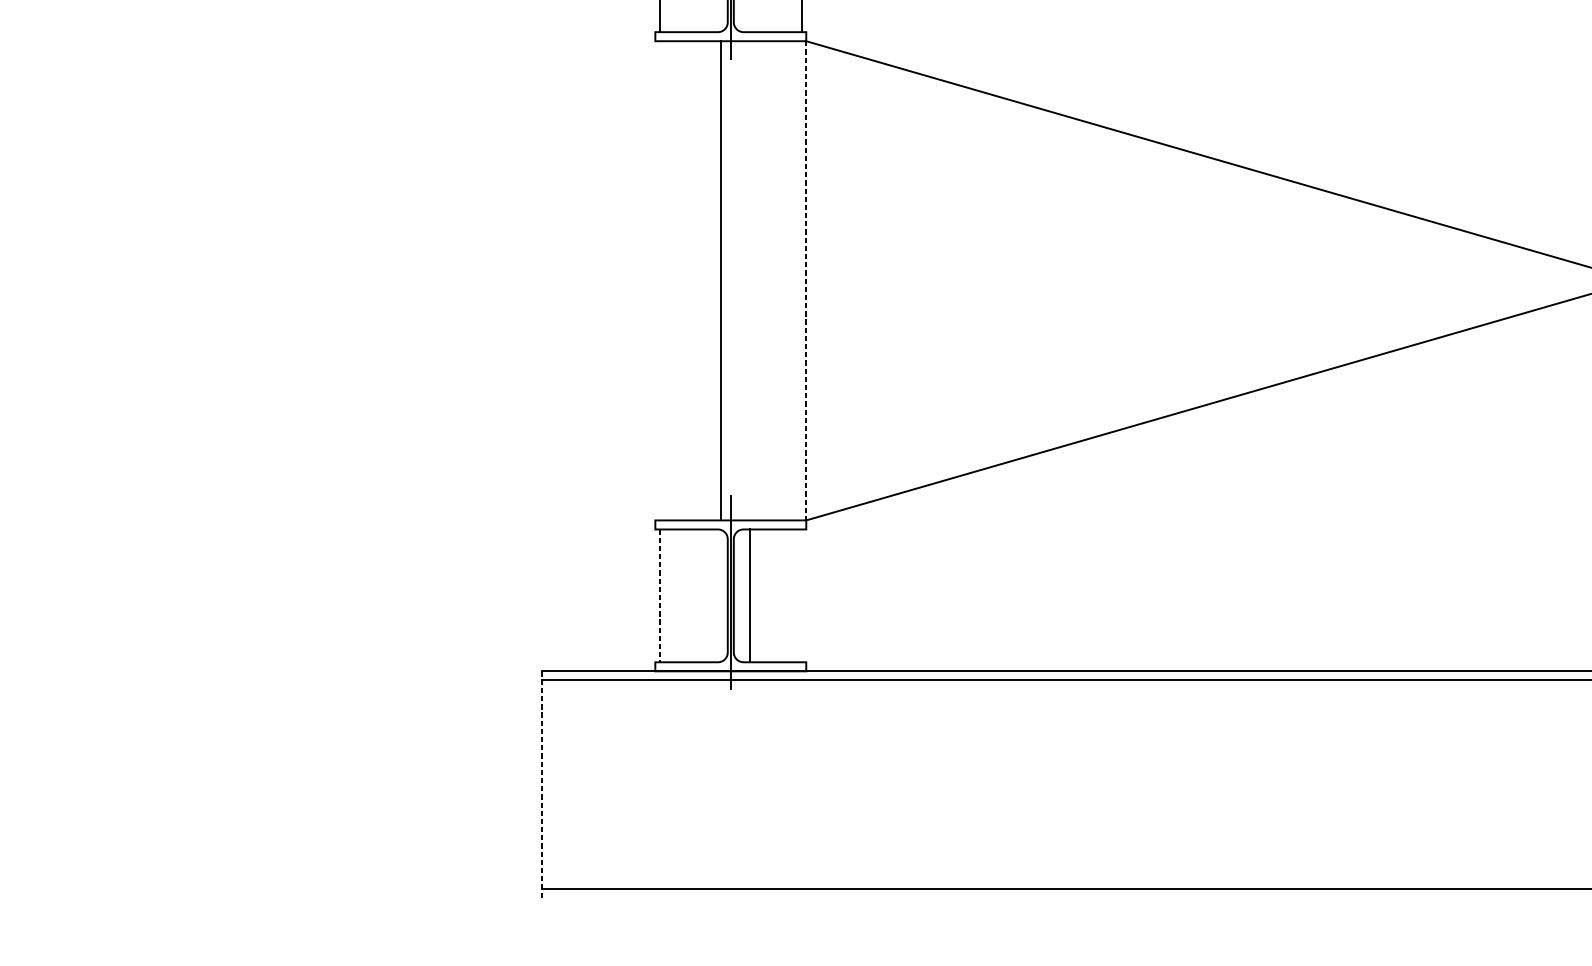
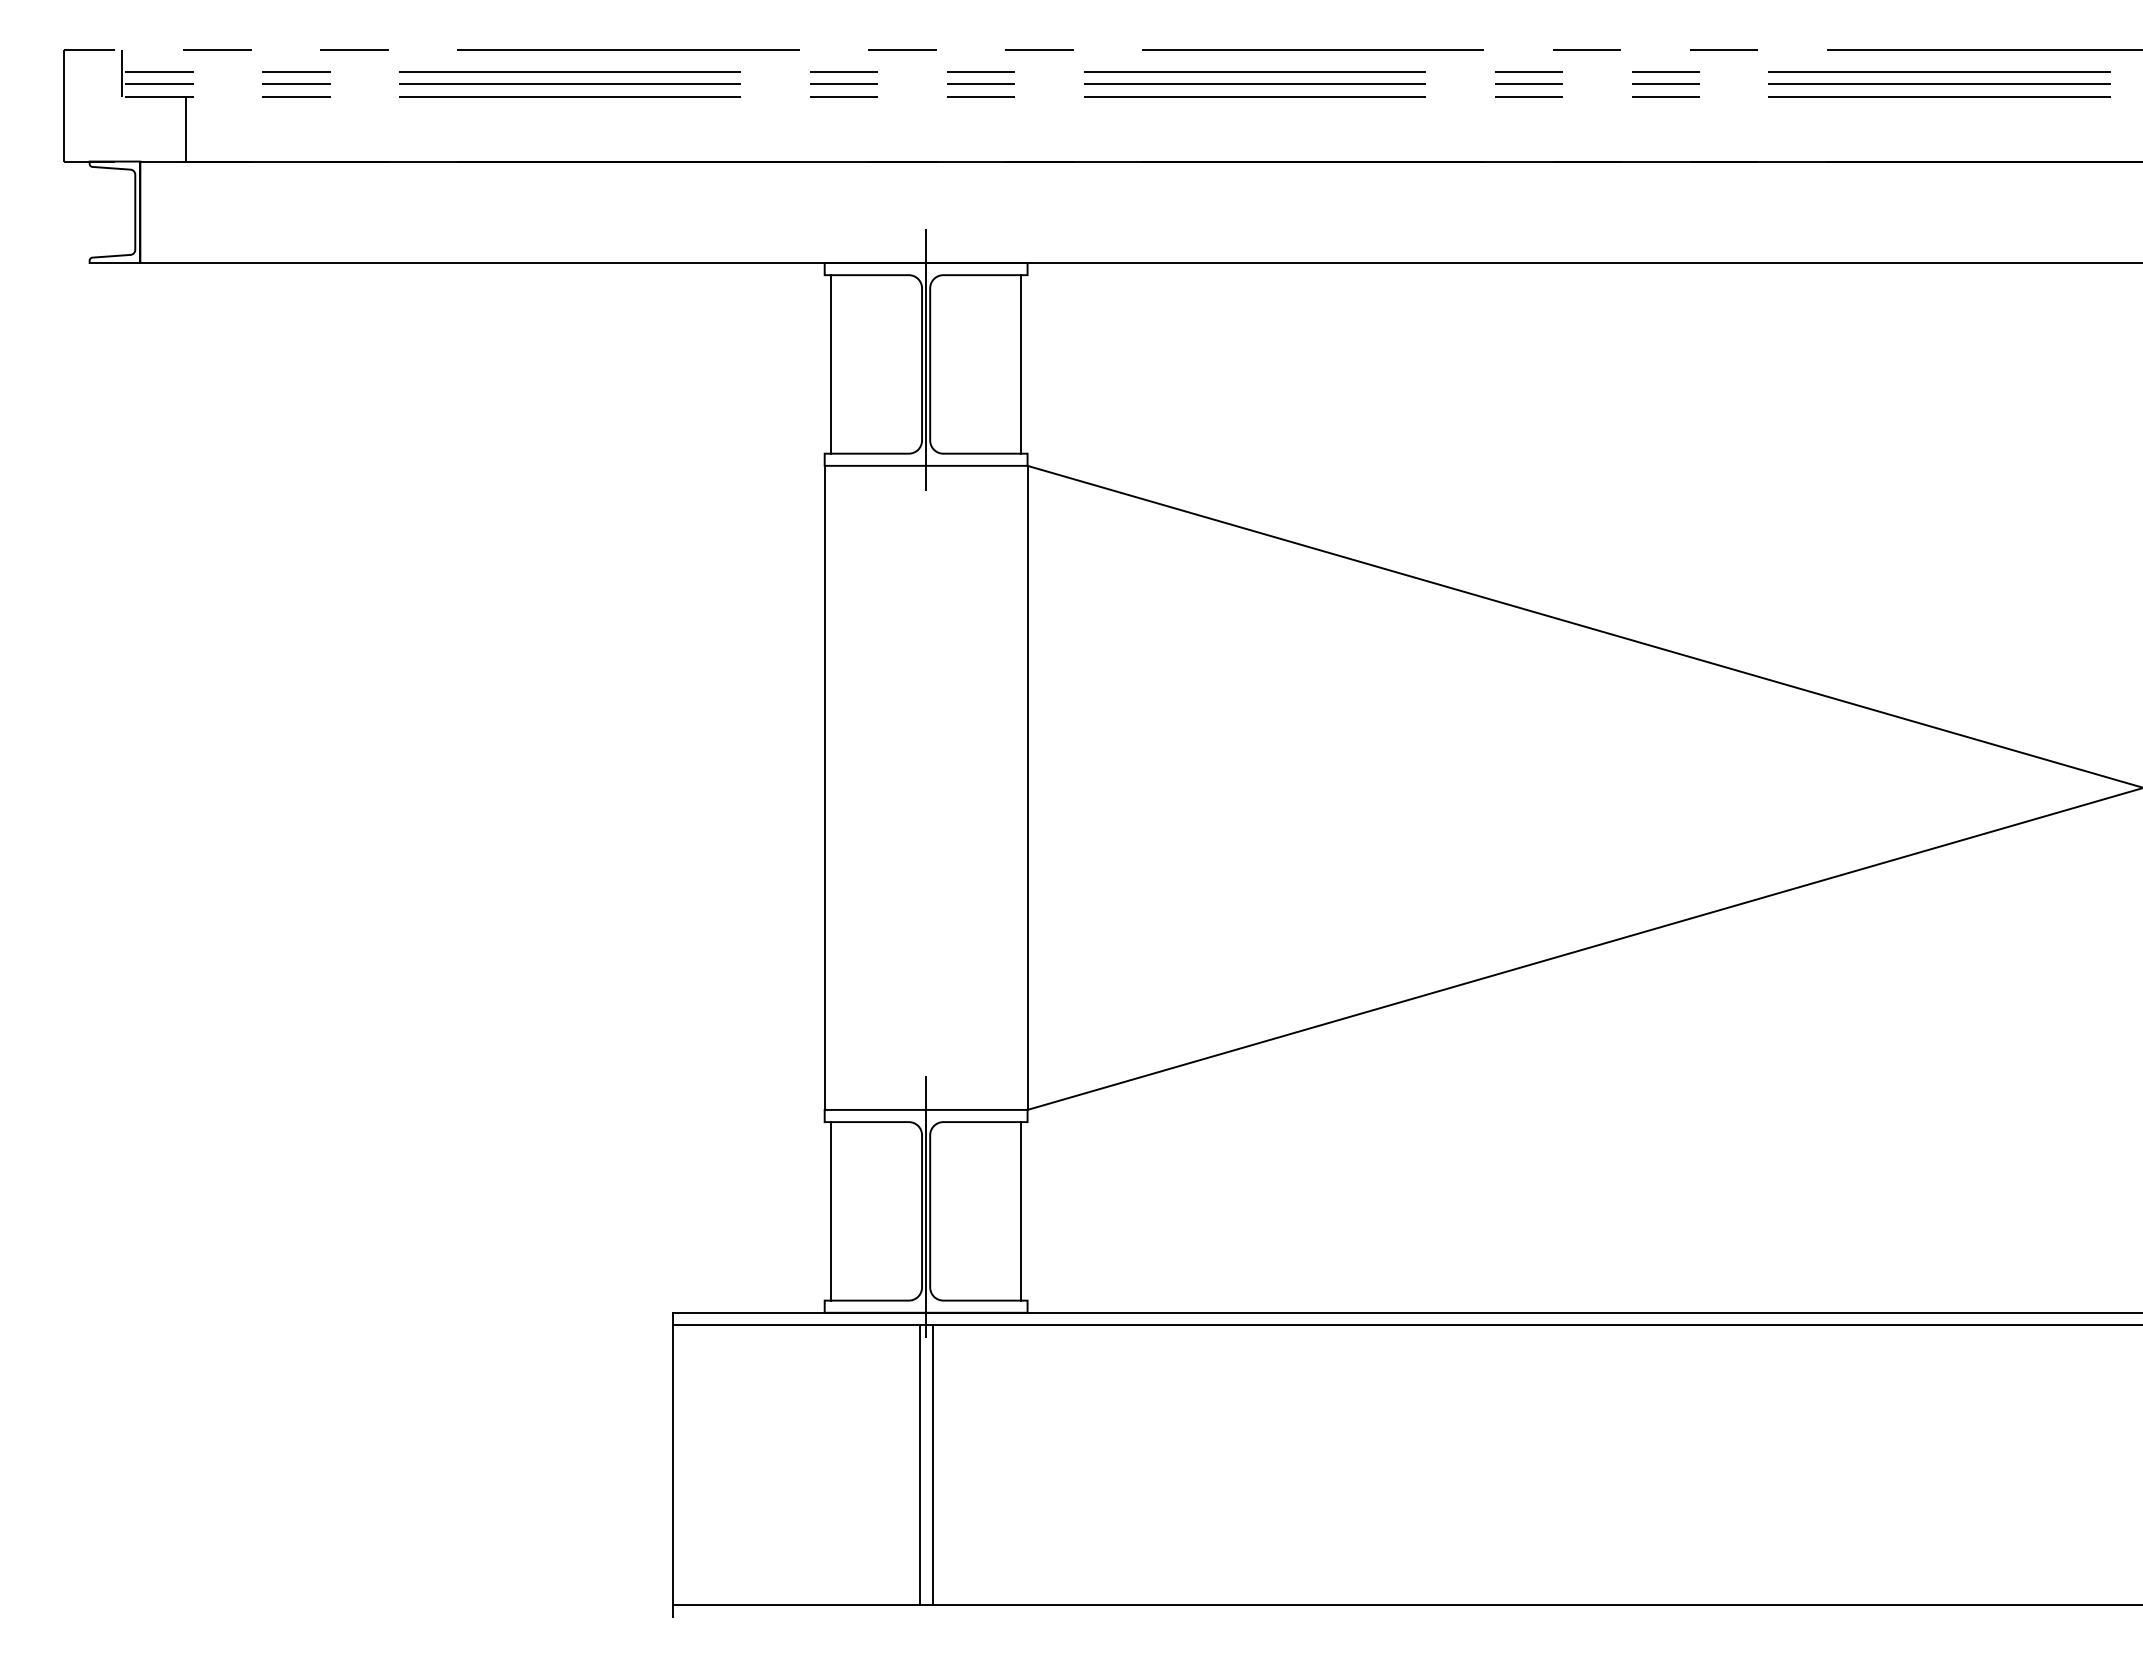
line: (720, 280) -> (824, 787), moved
line: (806, 281) -> (1027, 788), dashed -> solid
line: (659, 595) -> (830, 1211), dashed -> solid
line: (750, 595) -> (1021, 1211), moved
line: (542, 784) -> (672, 1464), dashed -> solid
line: (726, 784) -> (920, 1464), added
line: (735, 784) -> (932, 1464), added

